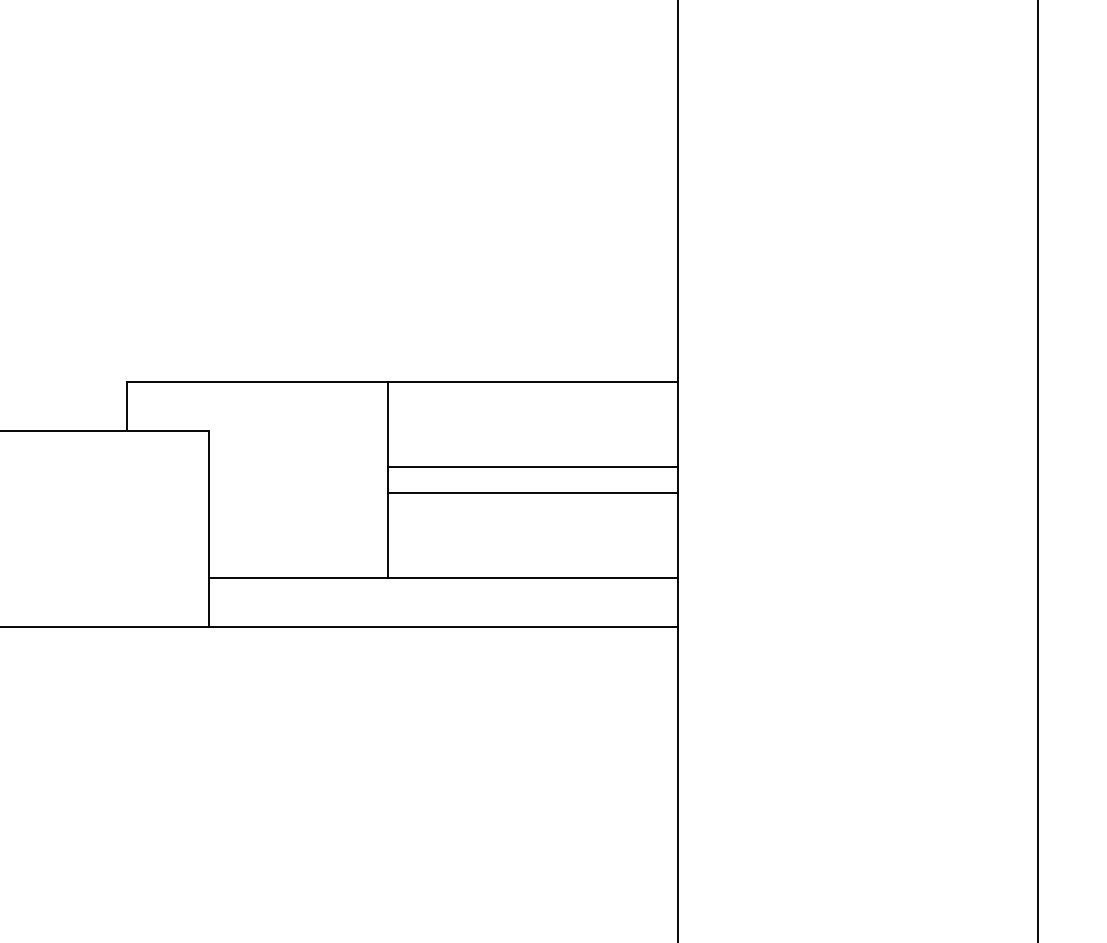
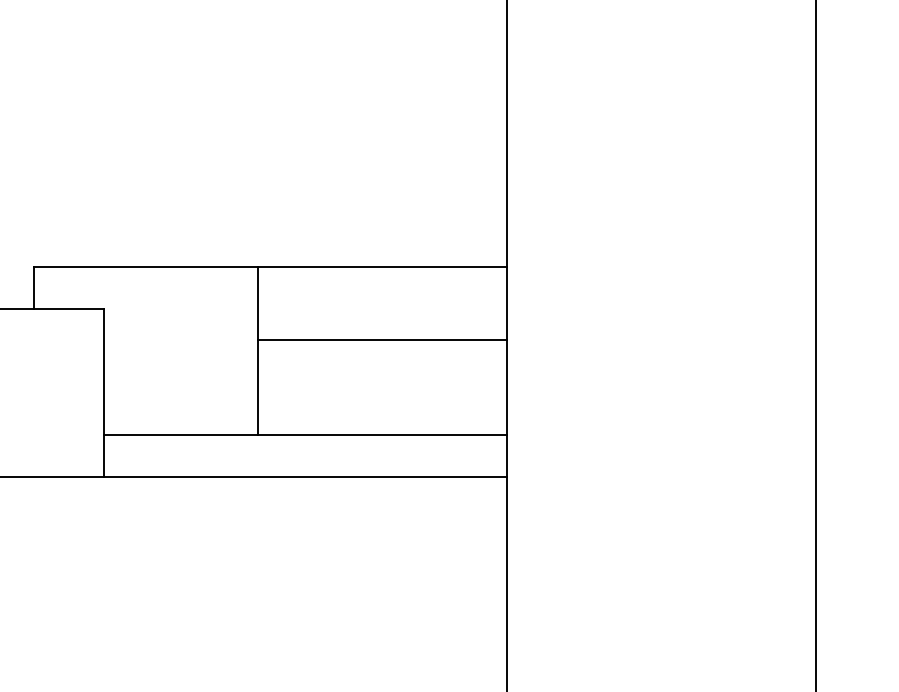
line: (532, 493) -> (382, 362), removed

